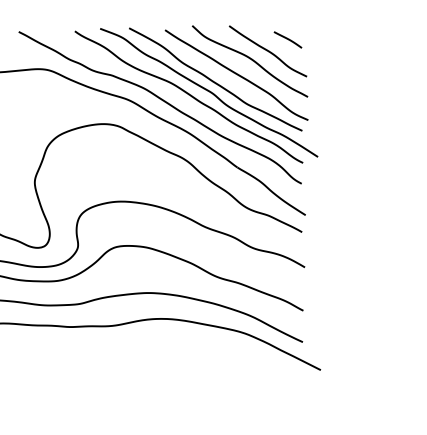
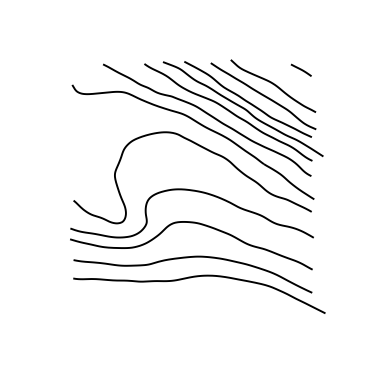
curve: (267, 51) -> (286, 78), removed

